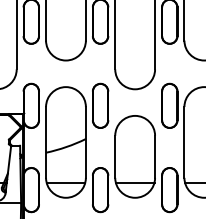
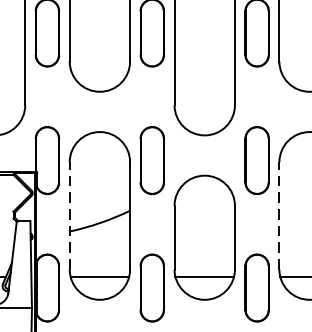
line: (46, 141) -> (70, 214), solid -> dashed
line: (184, 141) -> (279, 214), solid -> dashed

